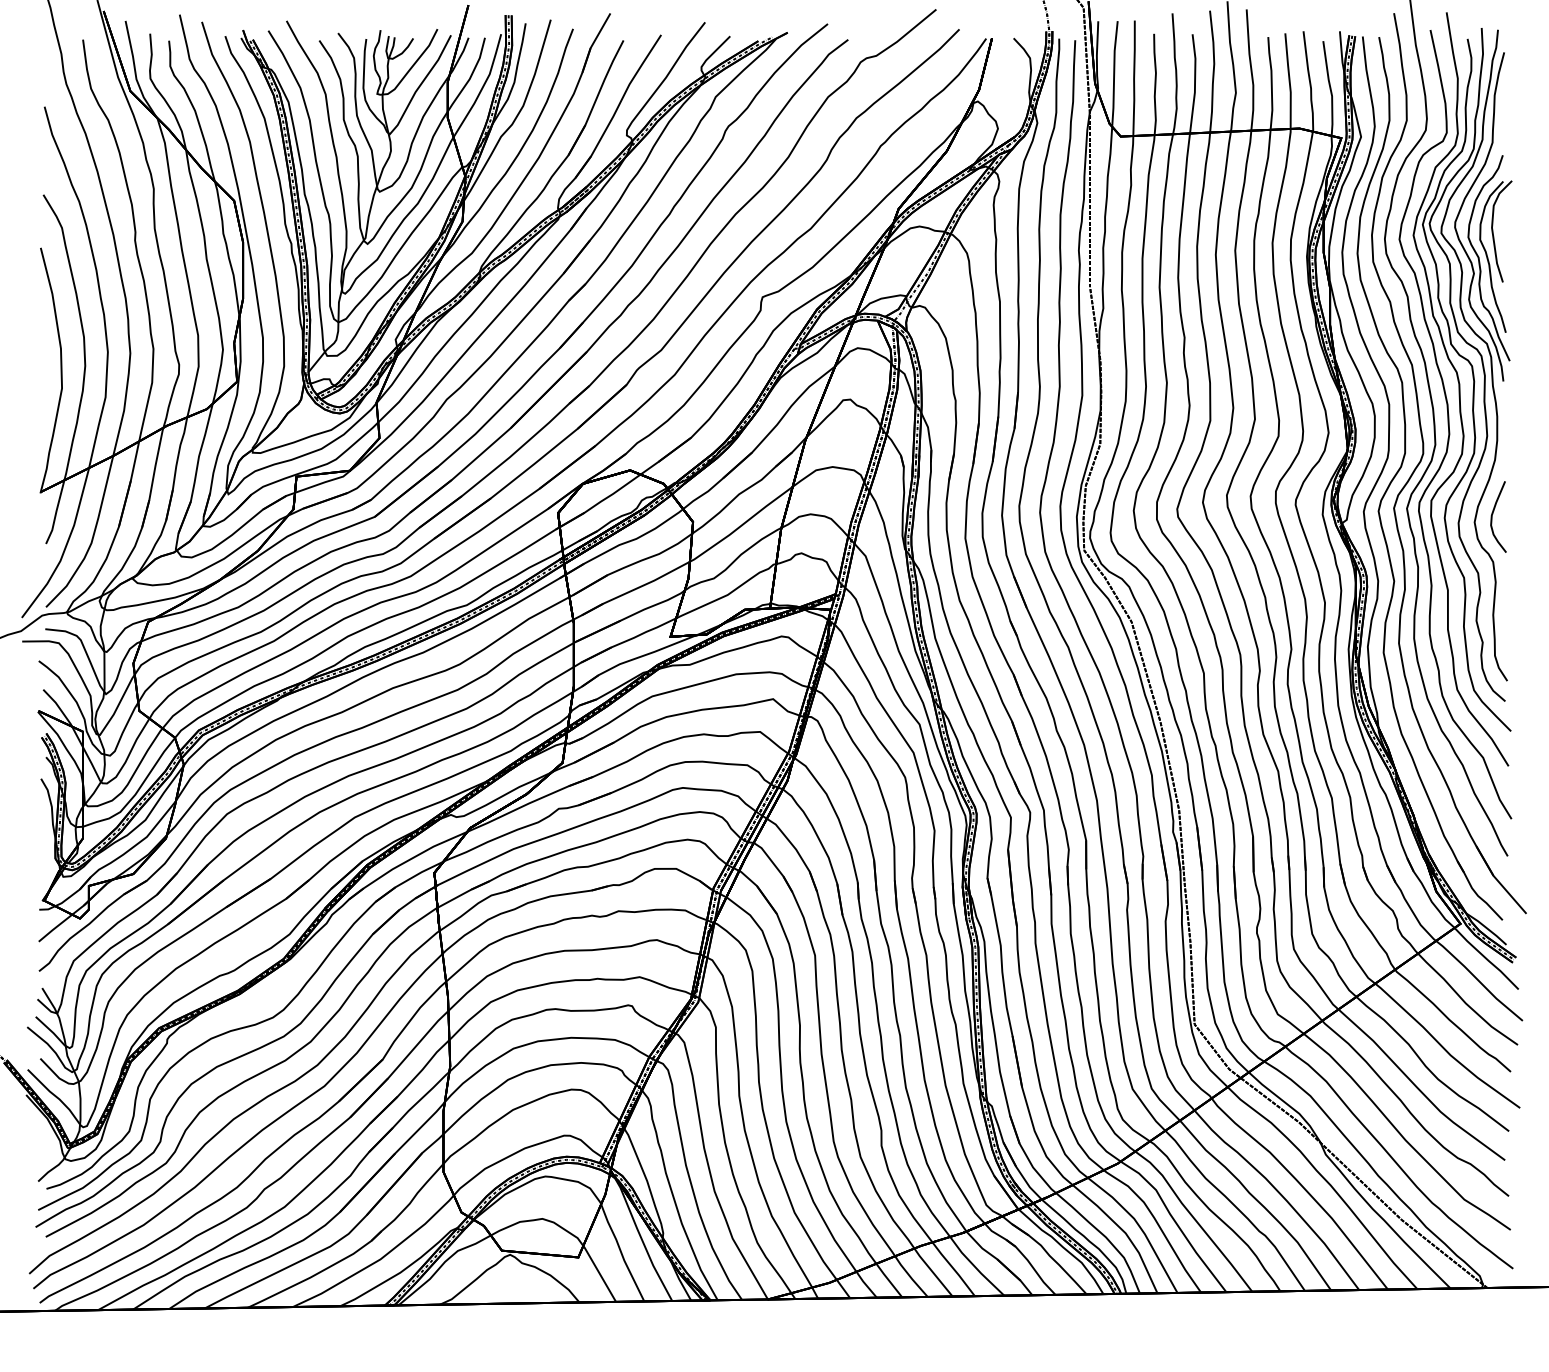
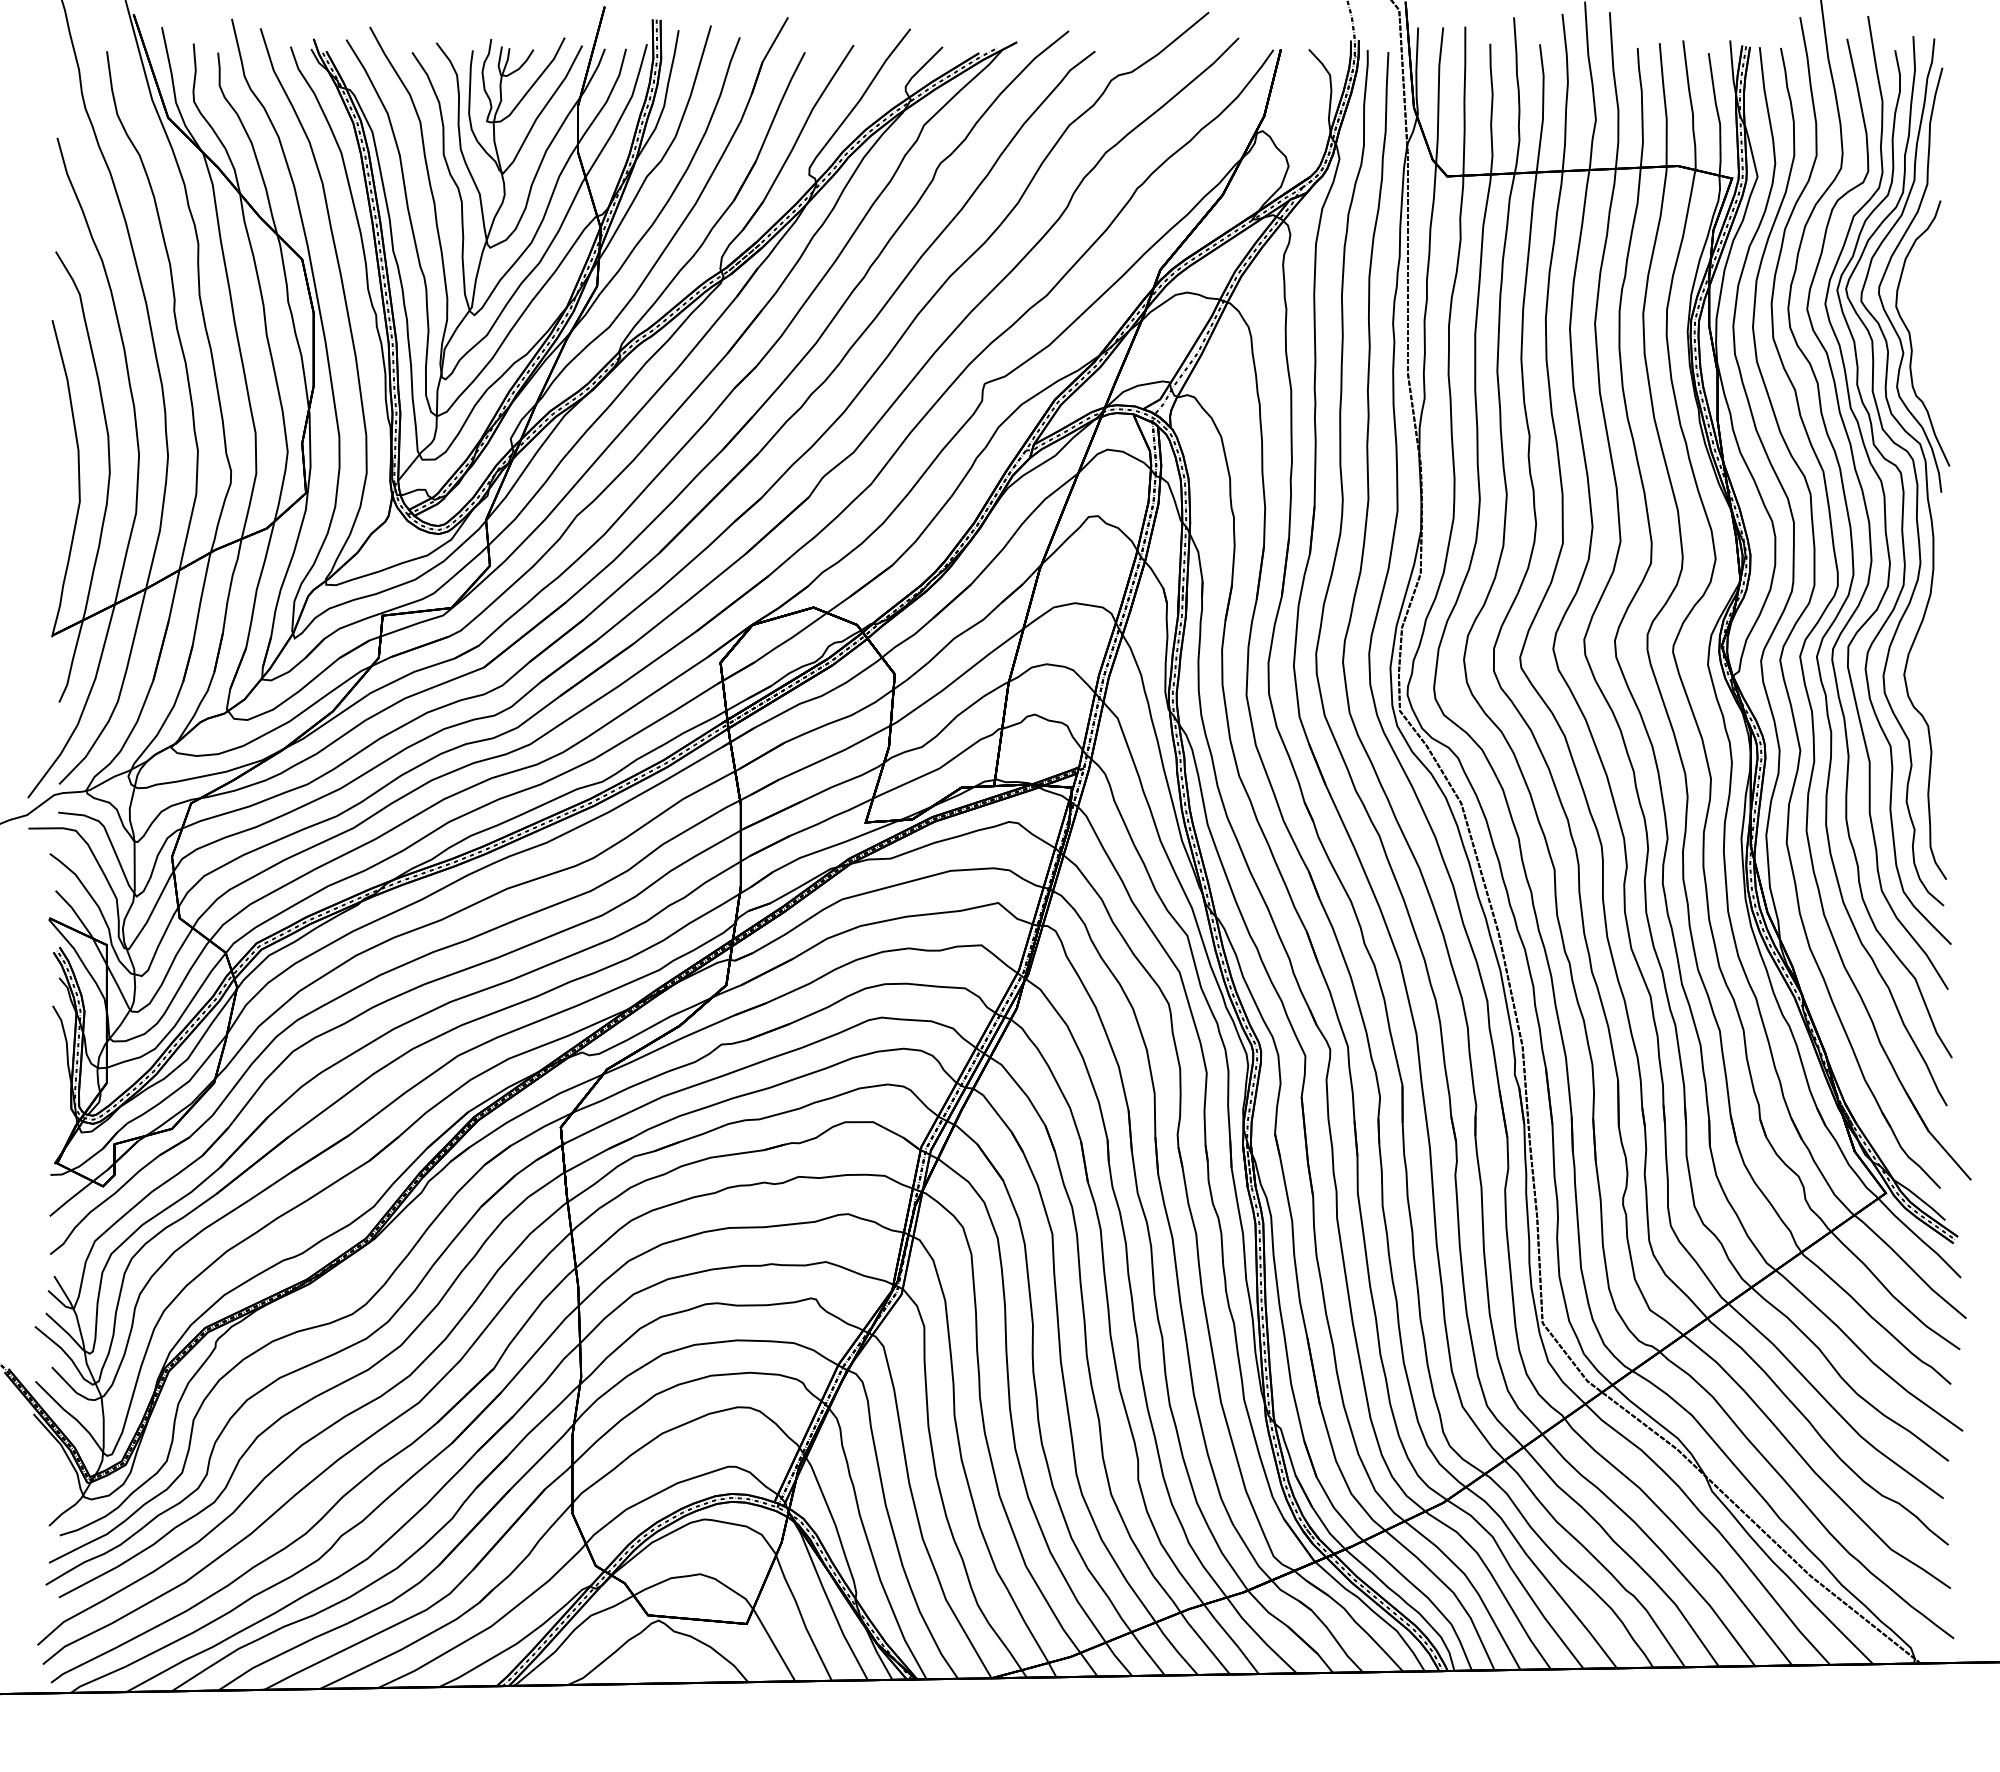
part: (1495, 256) -> (1931, 331), removed
curve: (1492, 516) -> (1927, 667), removed

